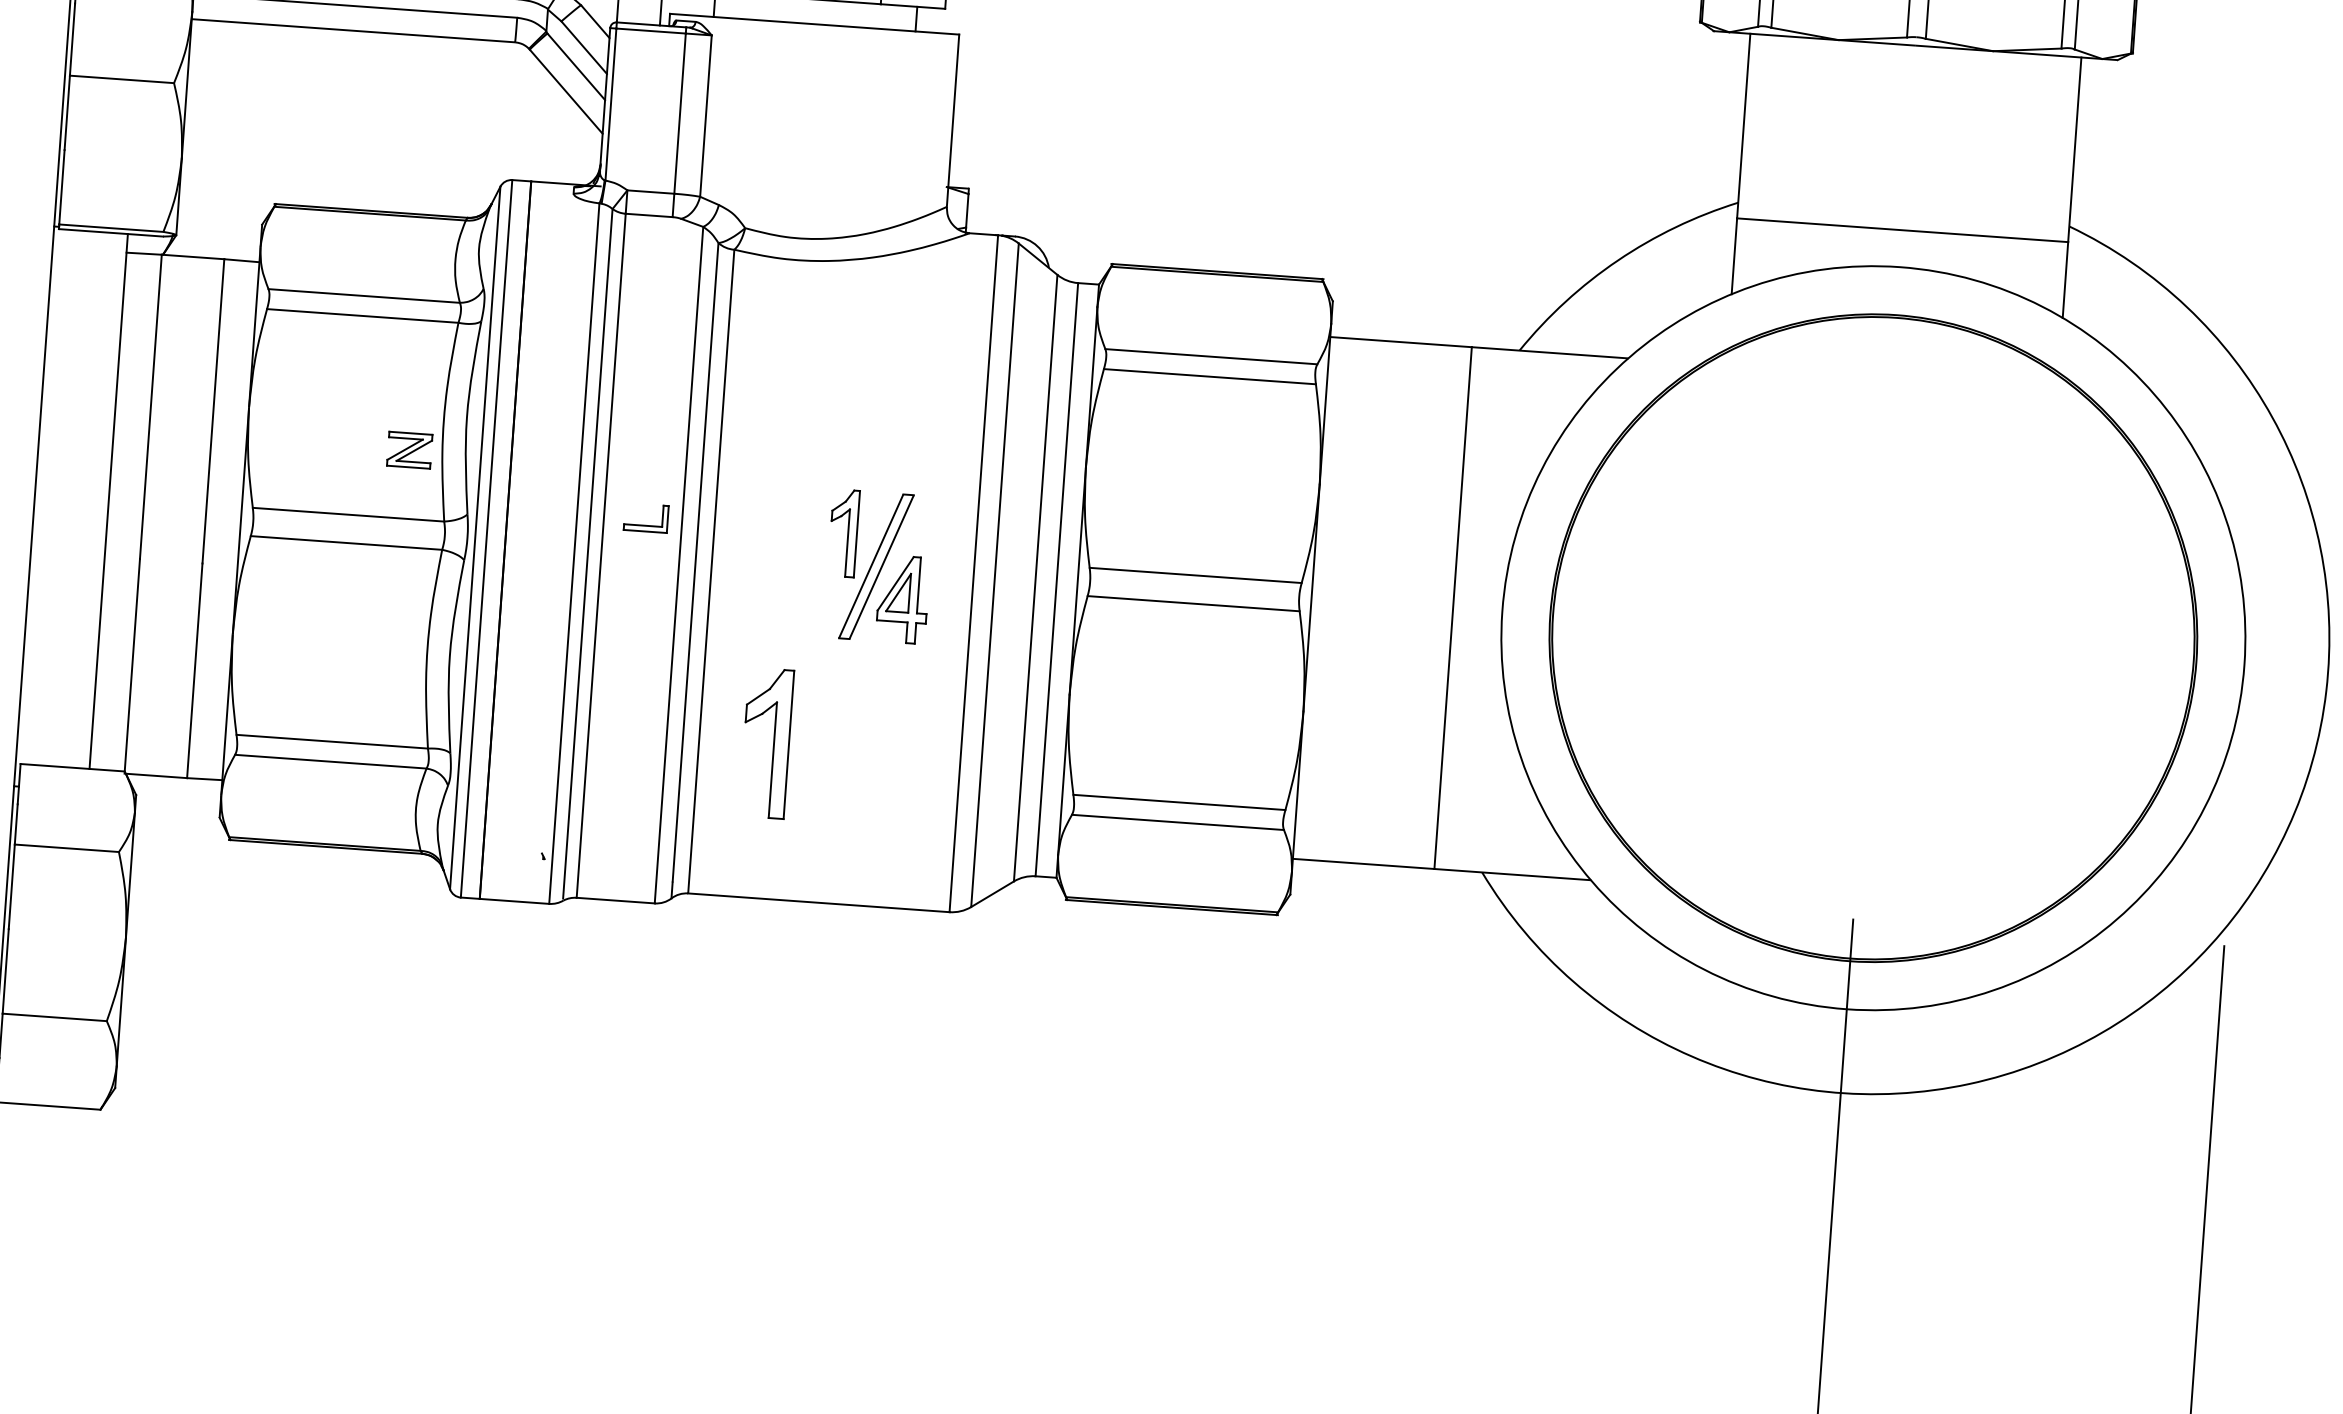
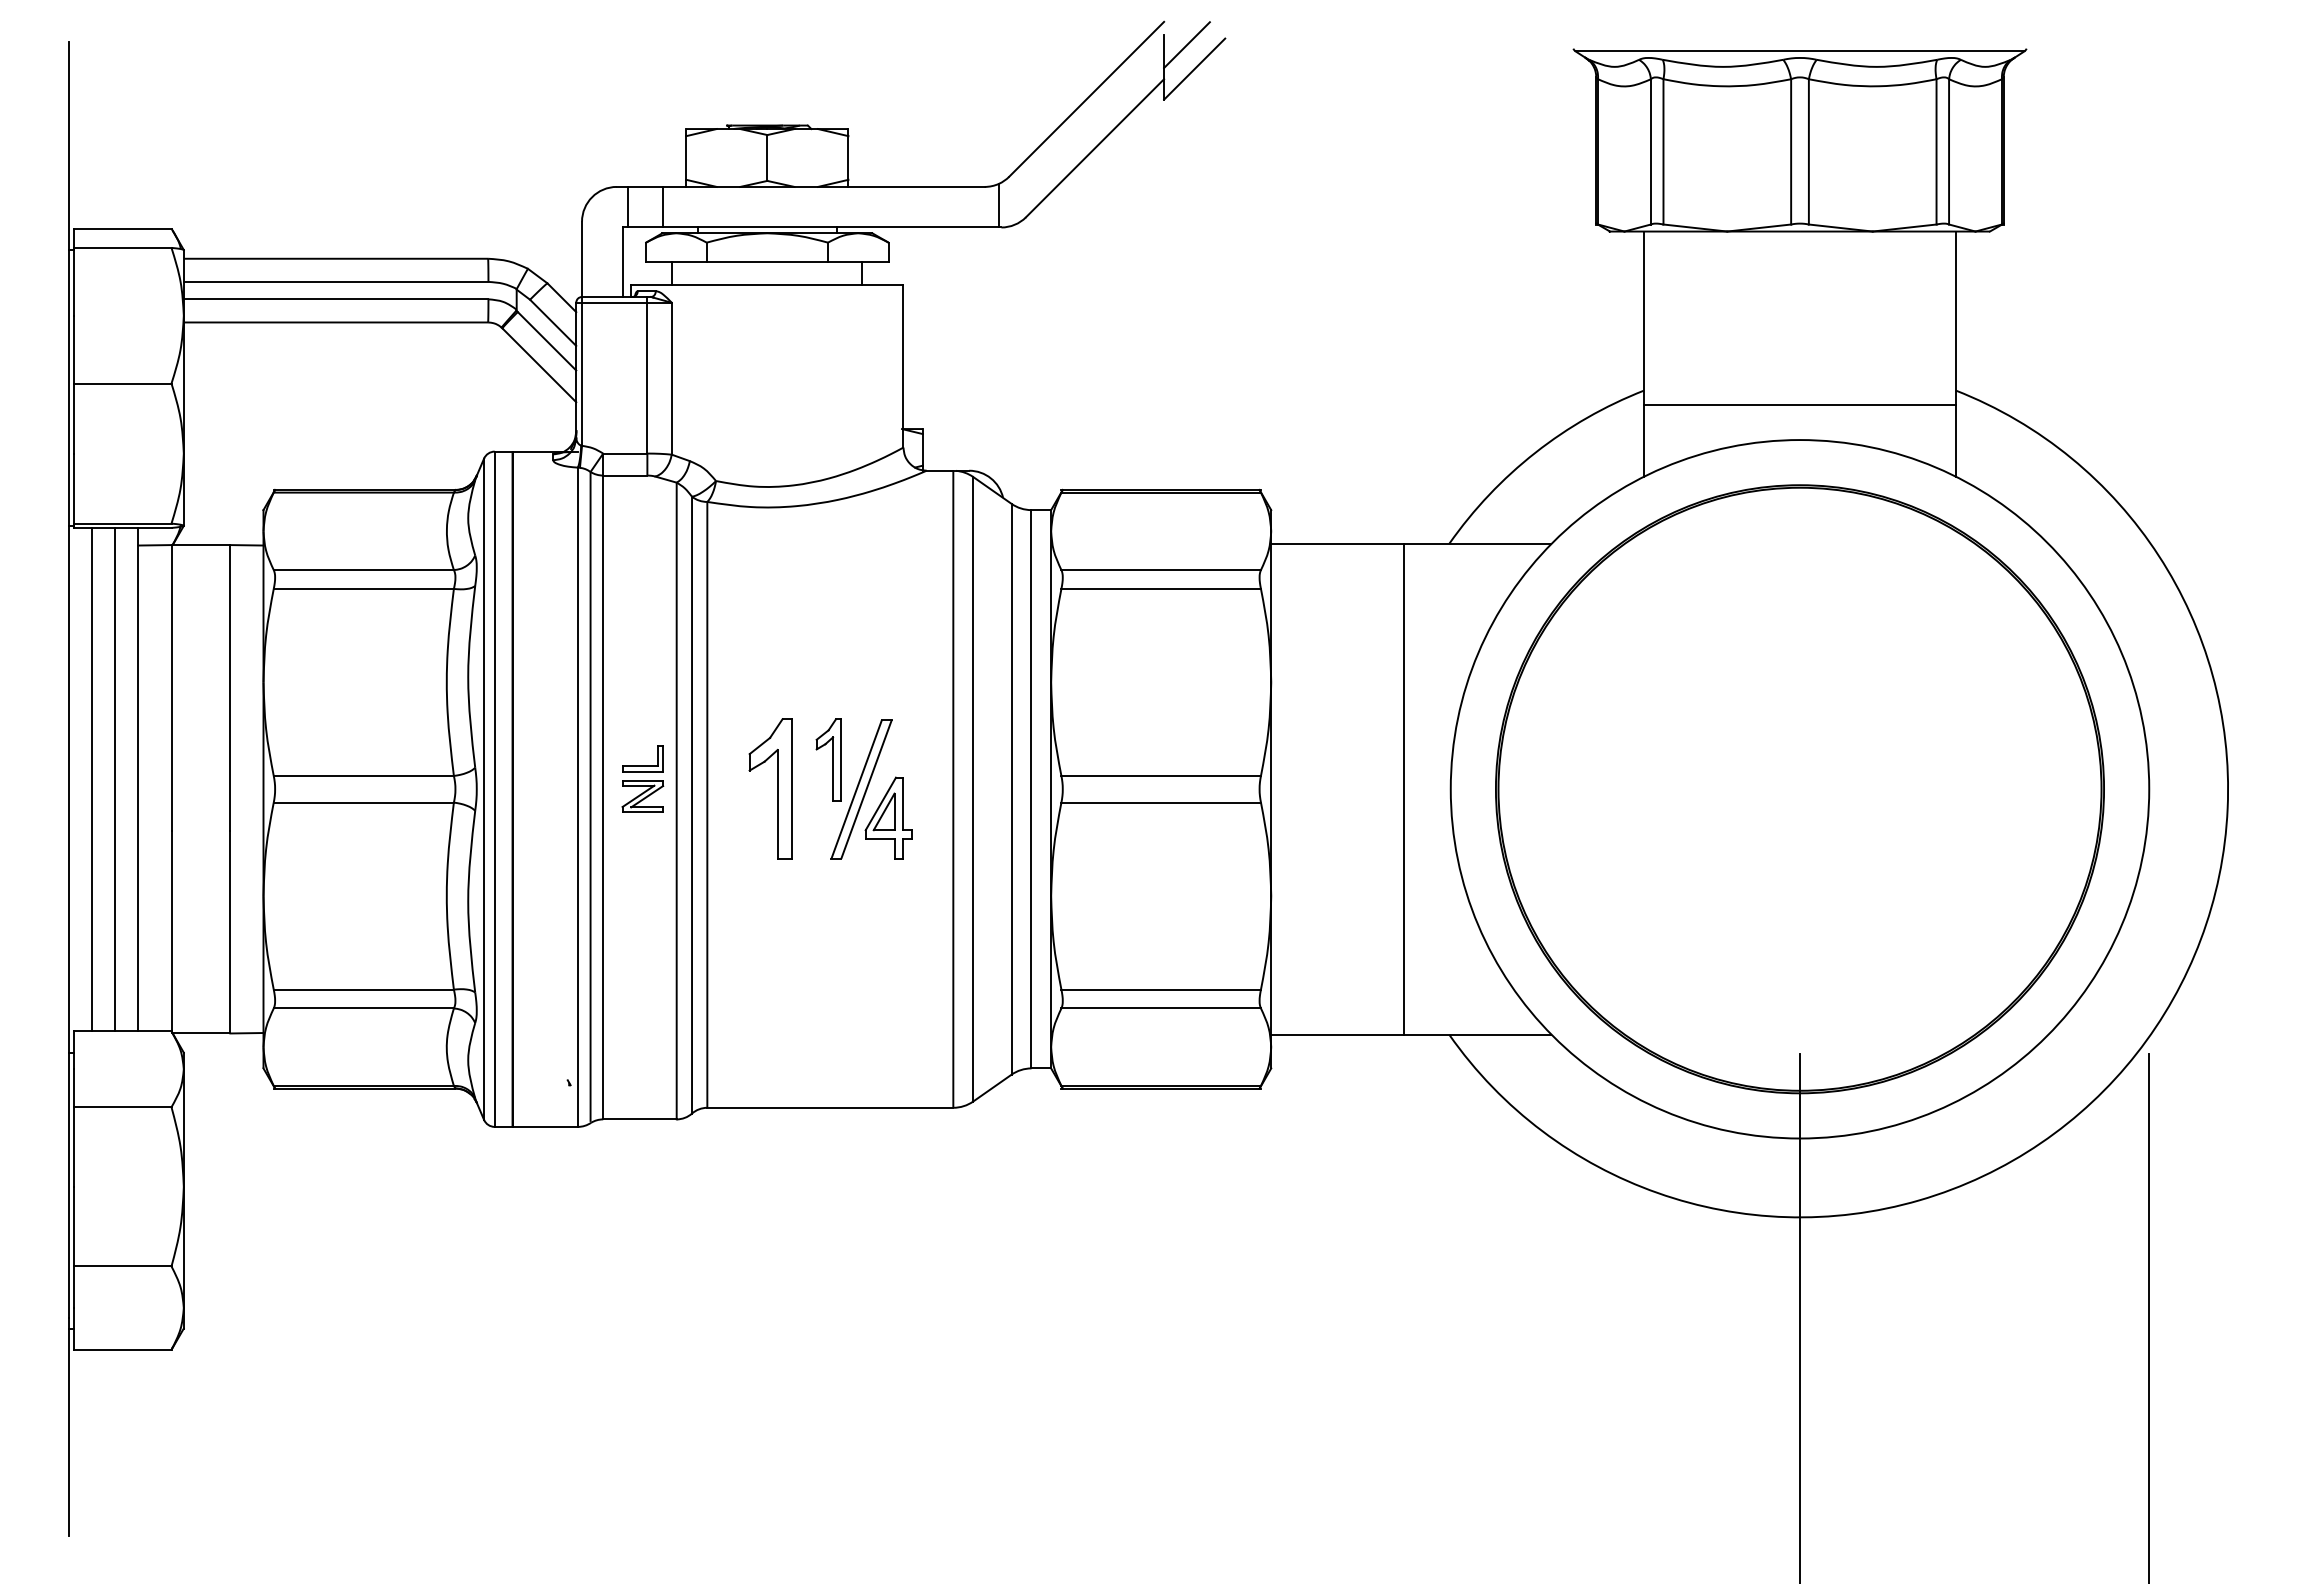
part: (409, 450) -> (642, 796), moved
line: (59, 497) -> (92, 779), added
line: (84, 499) -> (115, 779), added
part: (773, 743) -> (777, 788), moved

